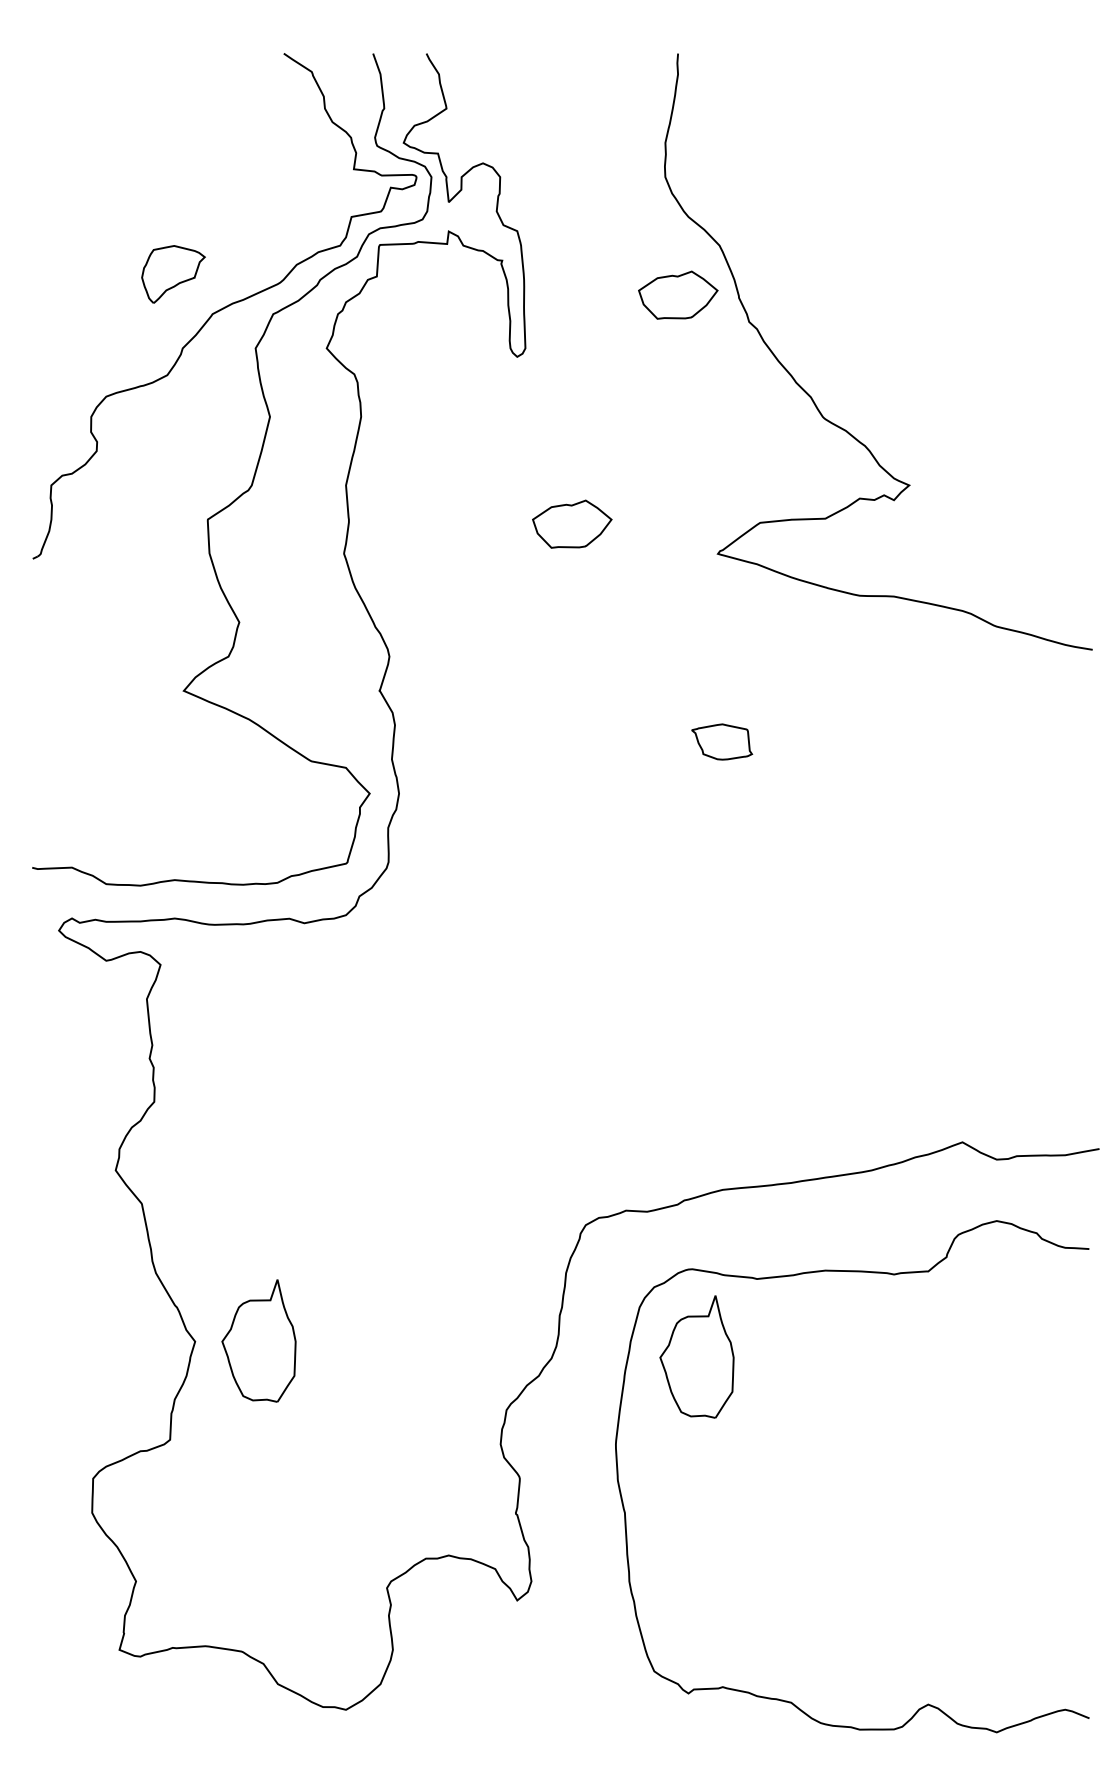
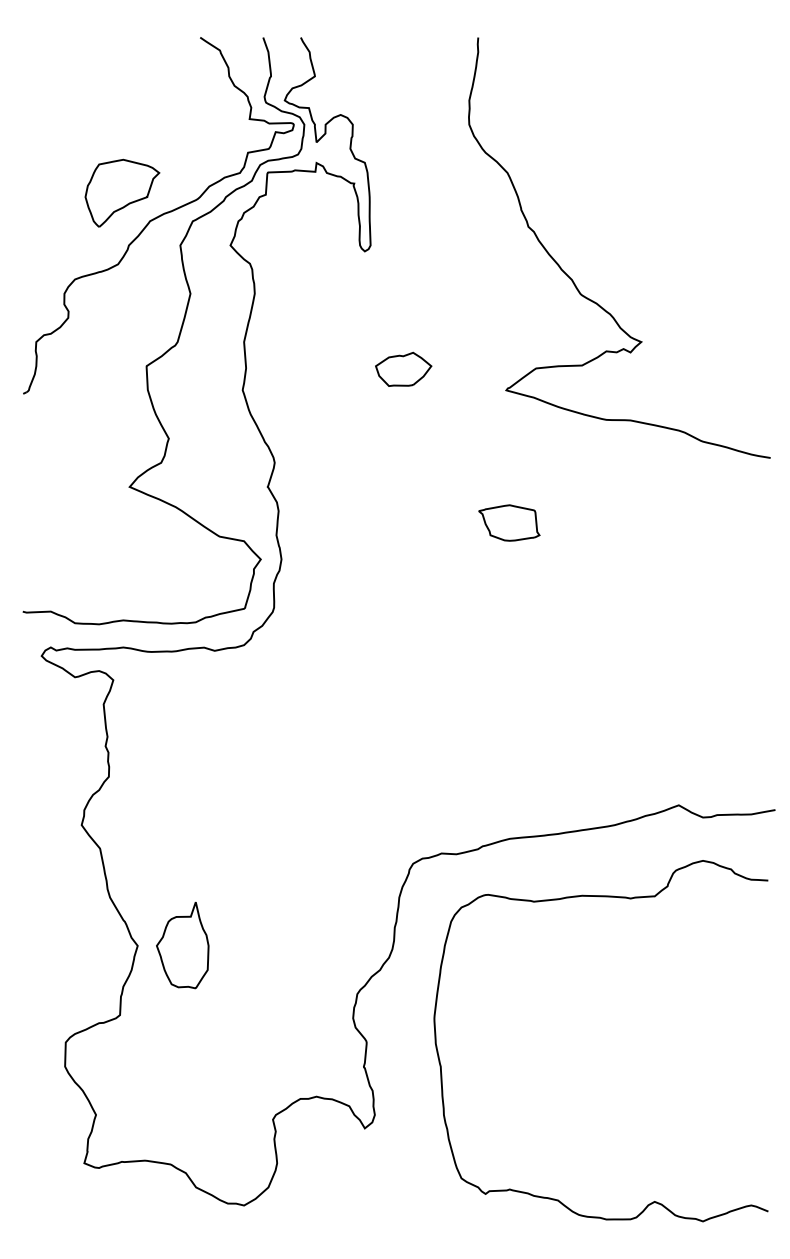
part: (173, 274) -> (122, 193), size x1.67
part: (678, 294) -> (478, 207), removed
part: (721, 741) -> (508, 522), size x1.43
part: (696, 1356) -> (491, 956), removed

